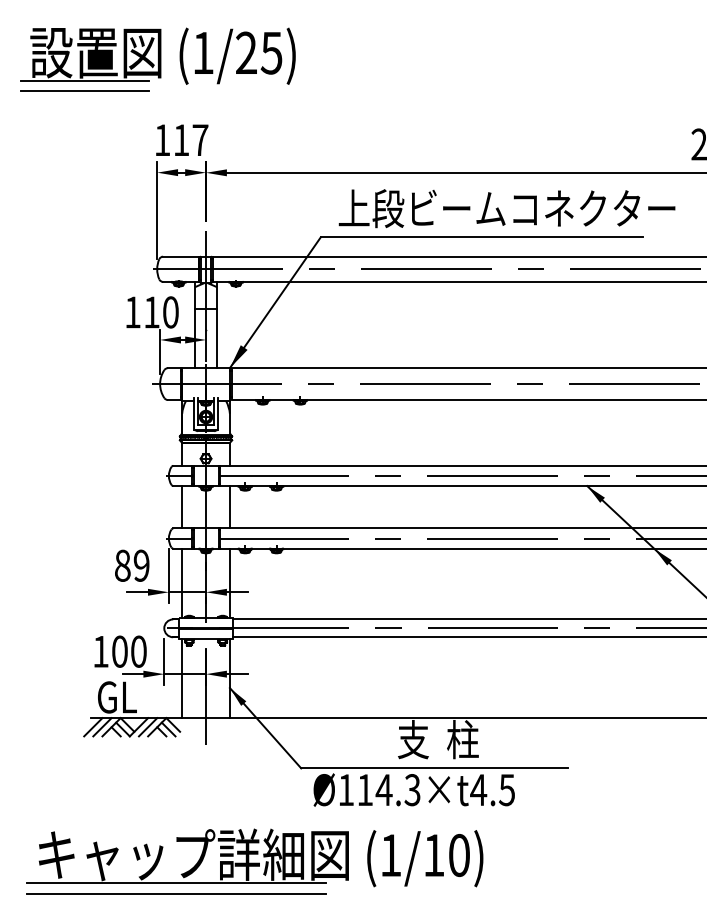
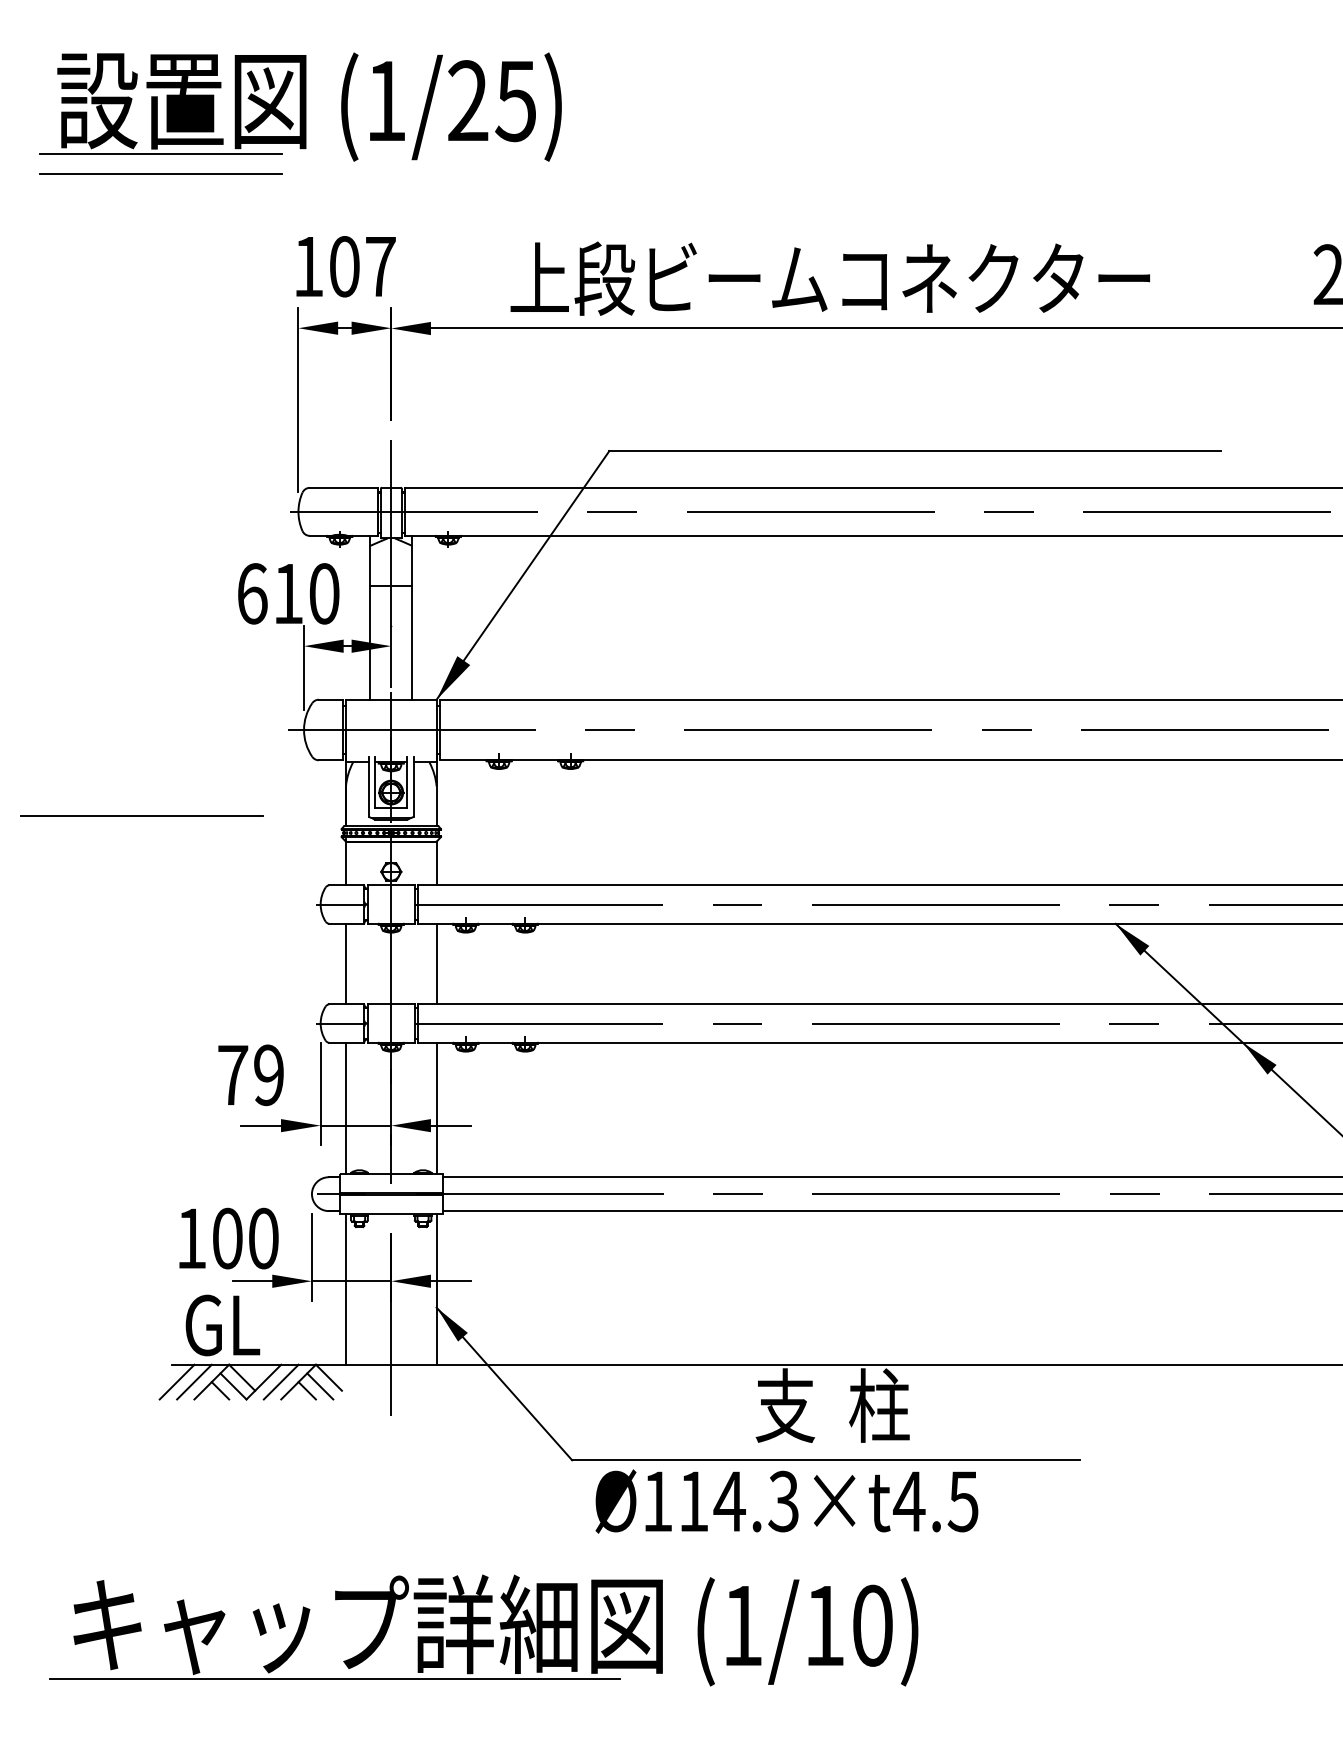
text: (181, 140) -> (344, 267), 117 -> 107
text: (506, 208) -> (829, 278), moved
text: (132, 312) -> (251, 593), 110 -> 610
line: (74, 428) -> (141, 814), added
text: (122, 565) -> (232, 1074), 89 -> 79
line: (176, 893) -> (335, 1698), removed

